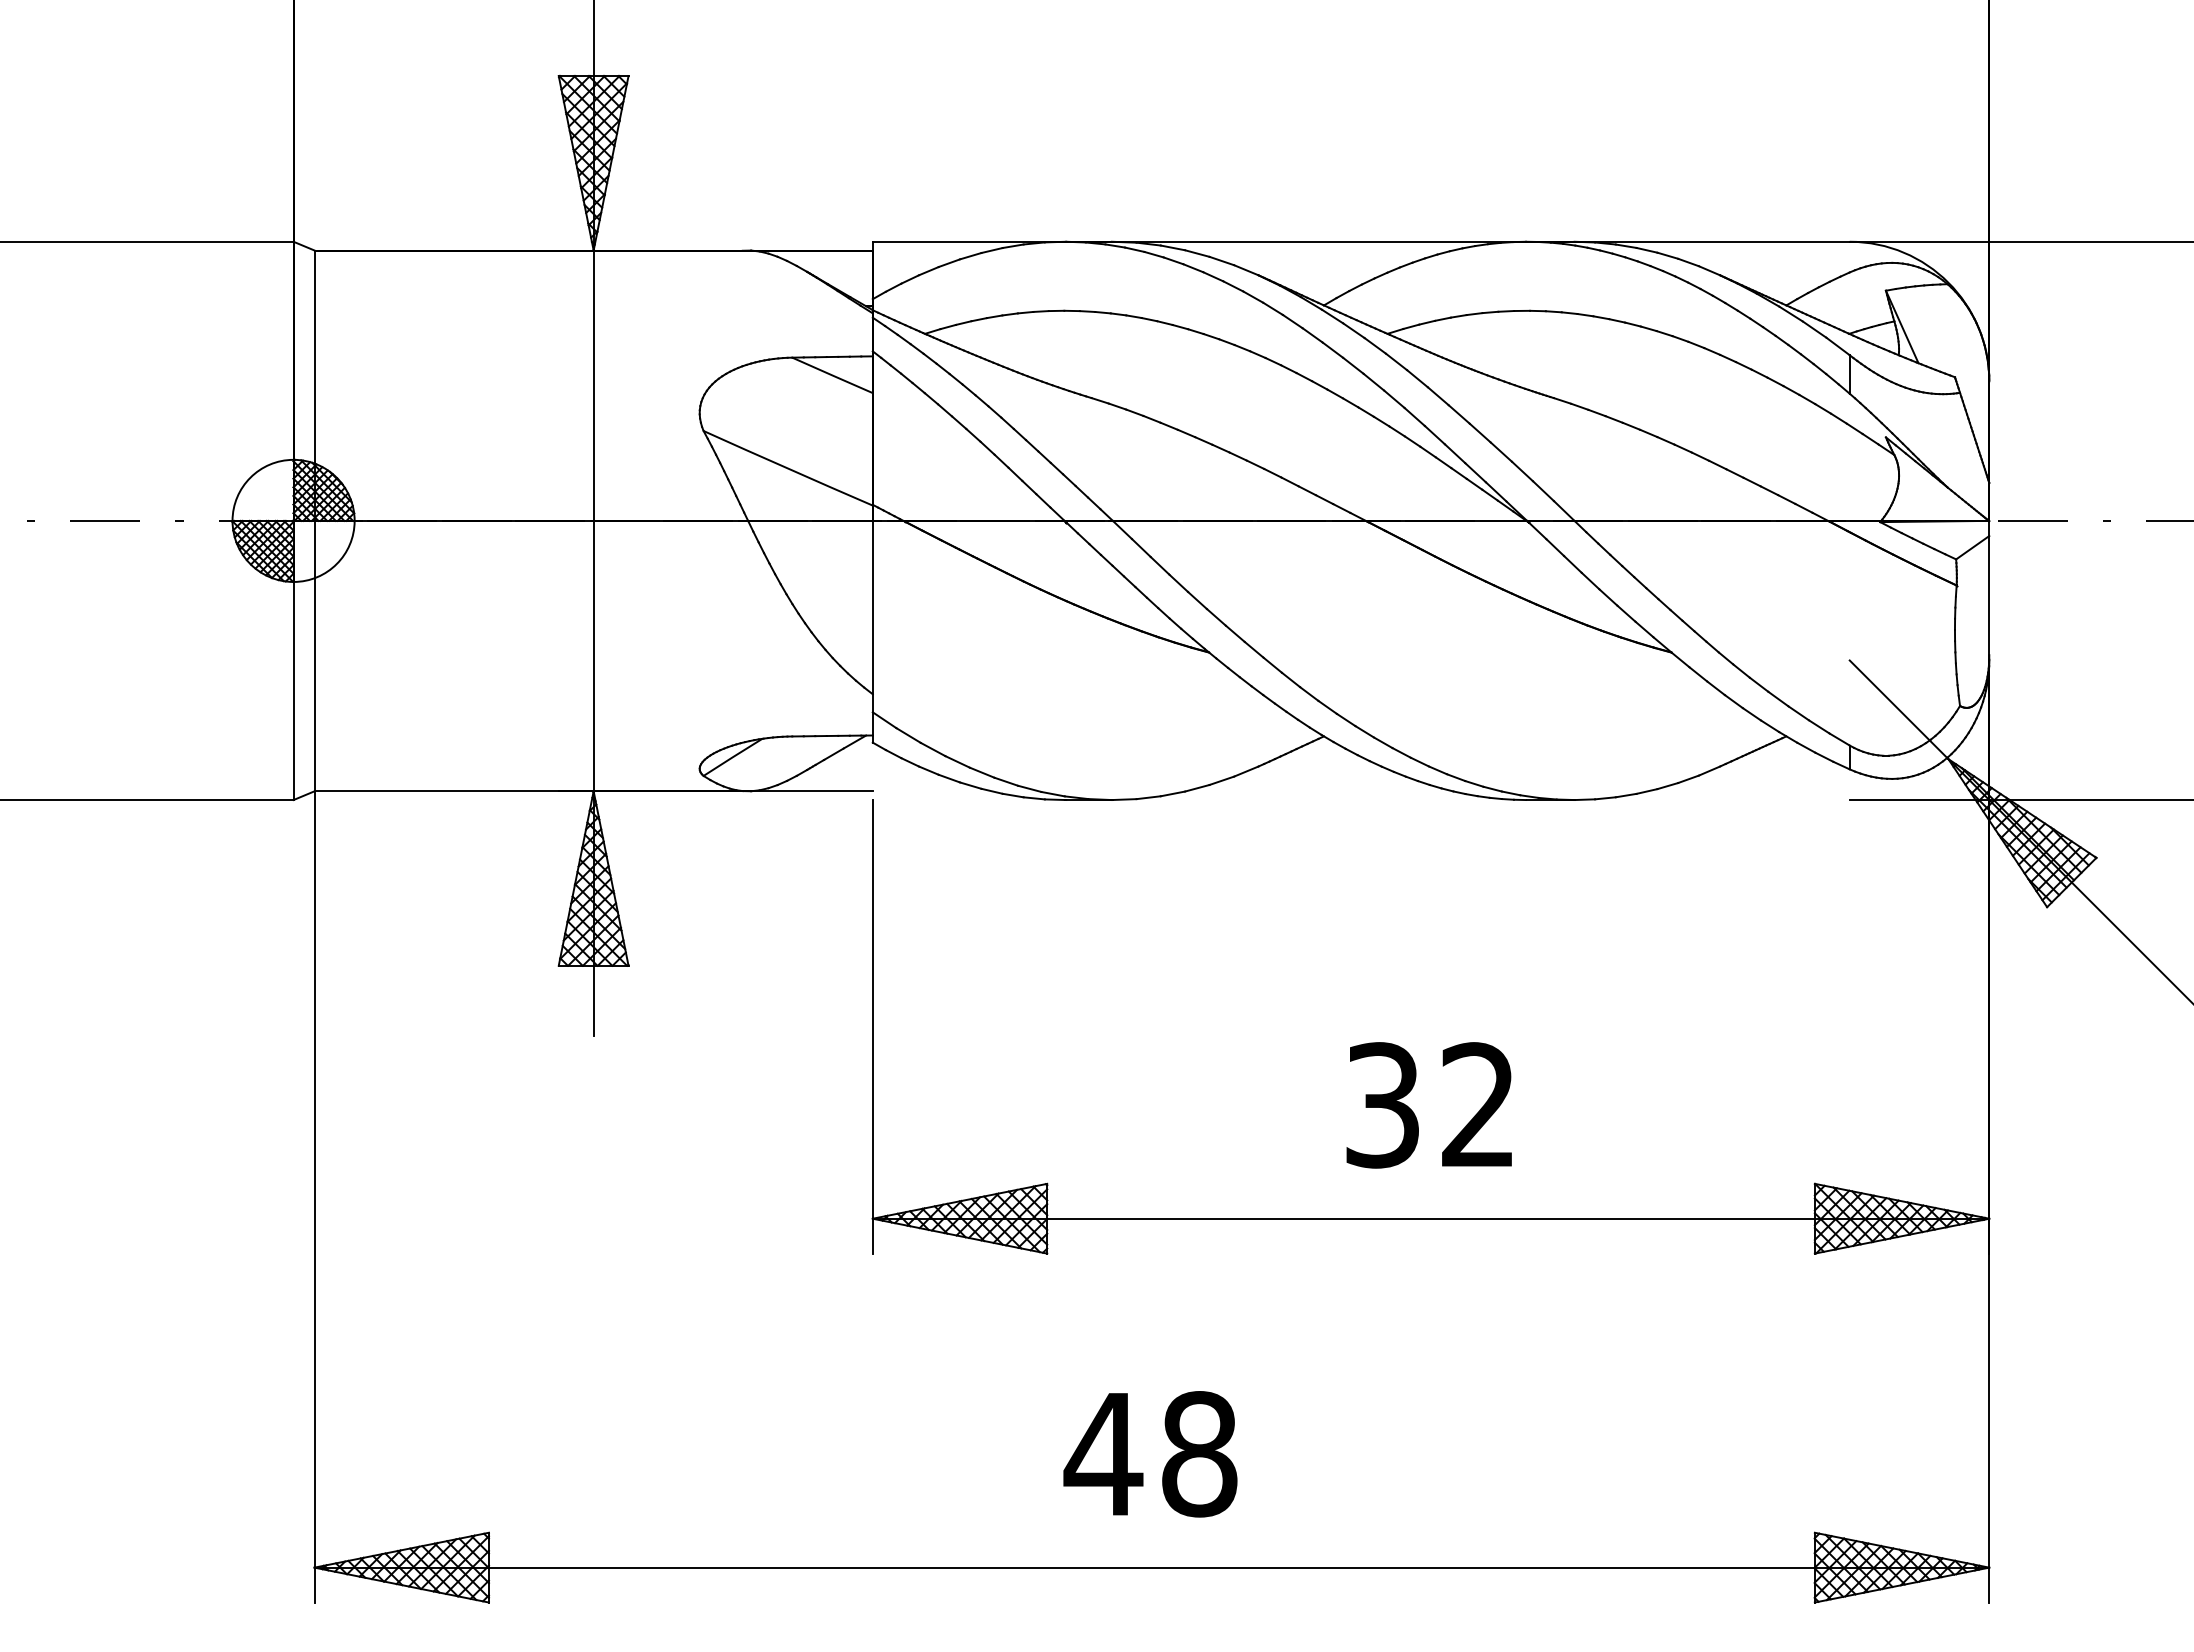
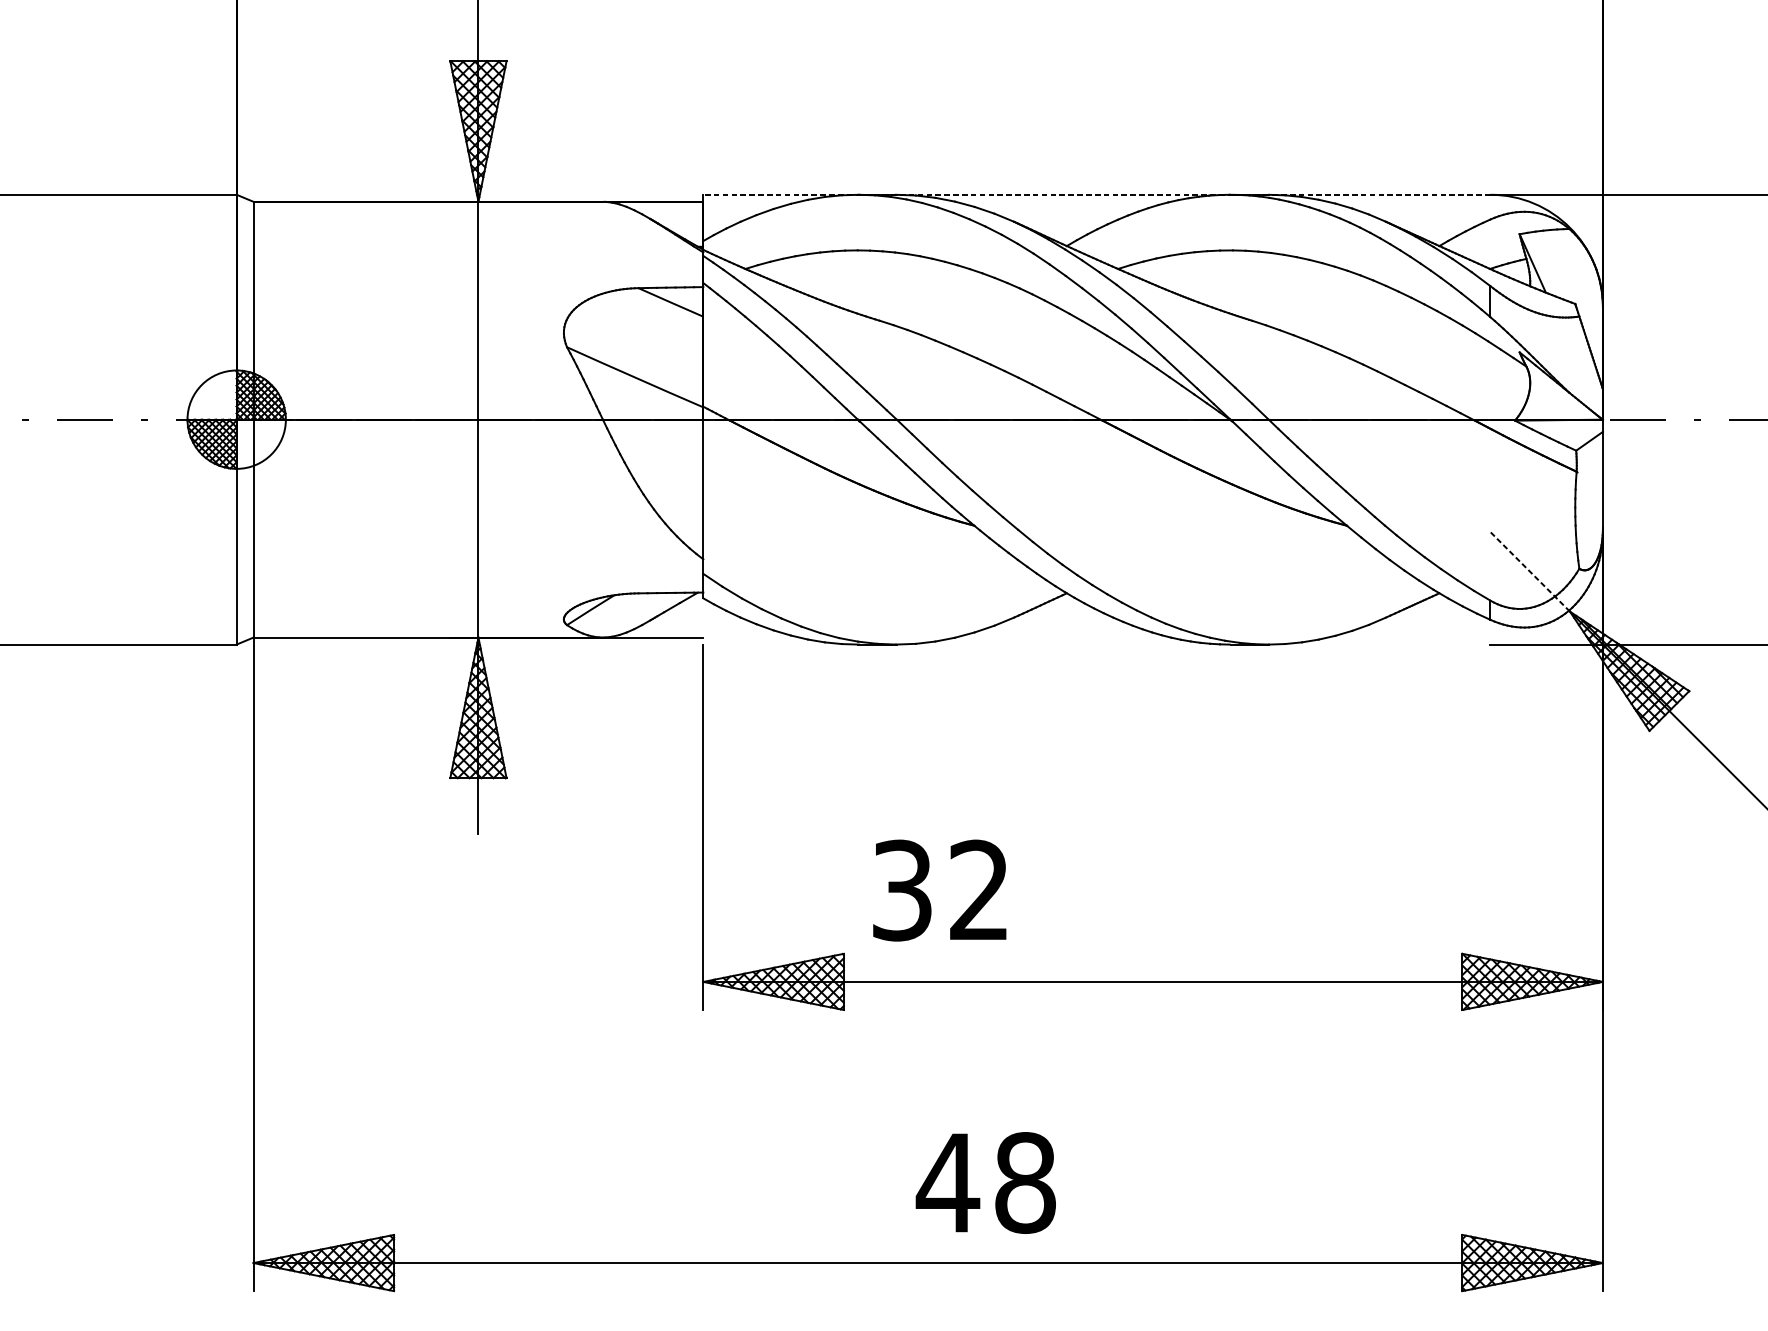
line: (1360, 241) -> (1096, 194), solid -> dashed
line: (1899, 709) -> (1530, 571), solid -> dashed
text: (1428, 1105) -> (939, 890), moved
text: (1150, 1454) -> (985, 1183), moved

